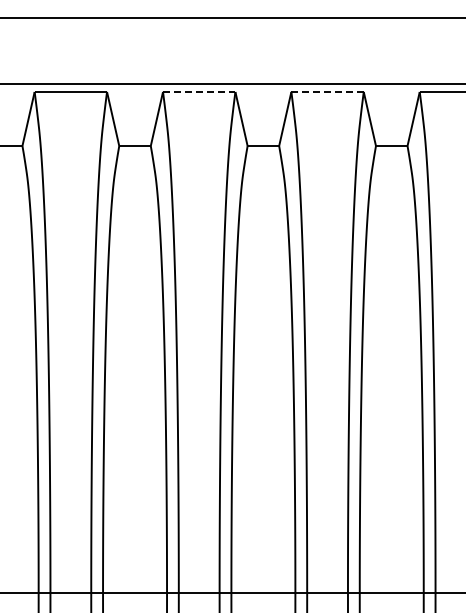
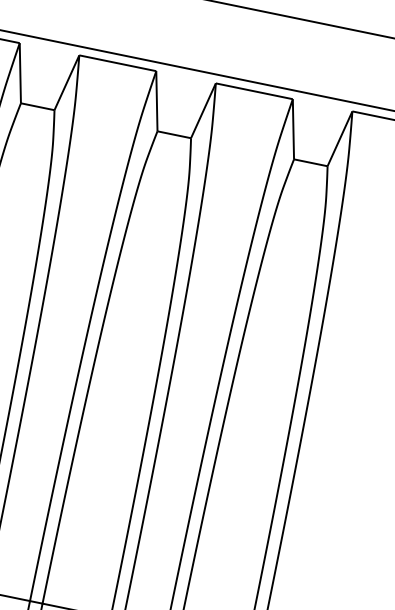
line: (199, 91) -> (118, 62), dashed -> solid
line: (327, 91) -> (254, 90), dashed -> solid

